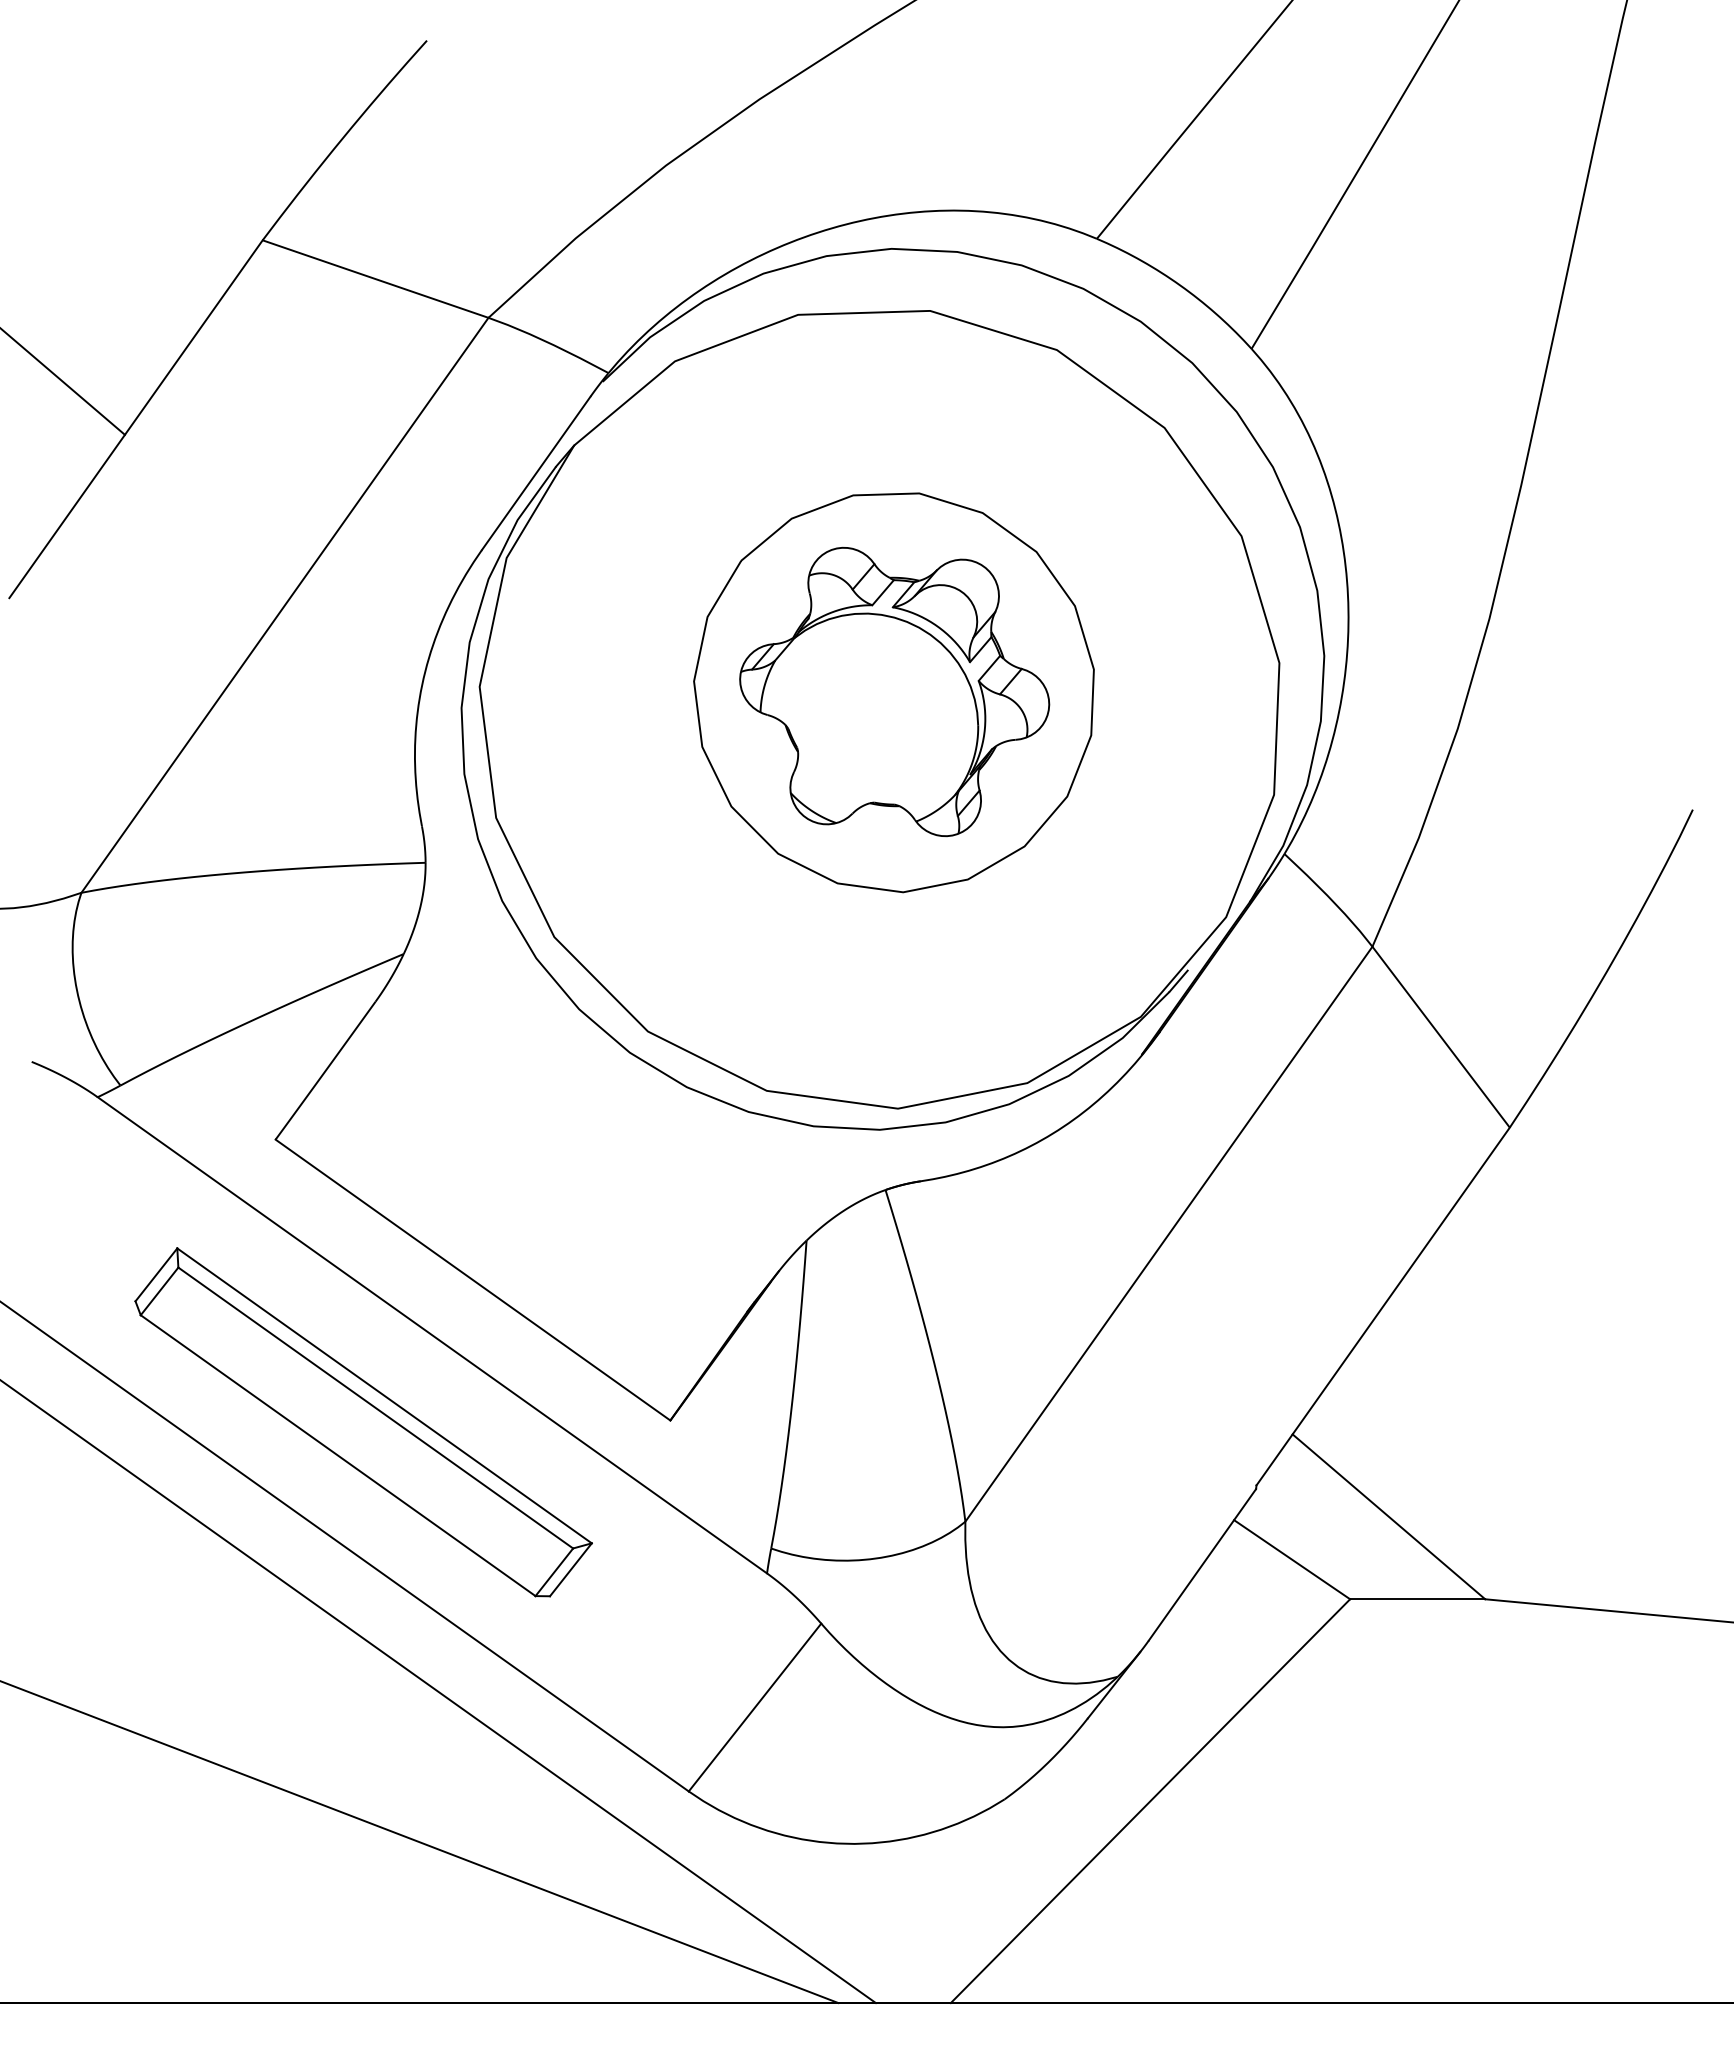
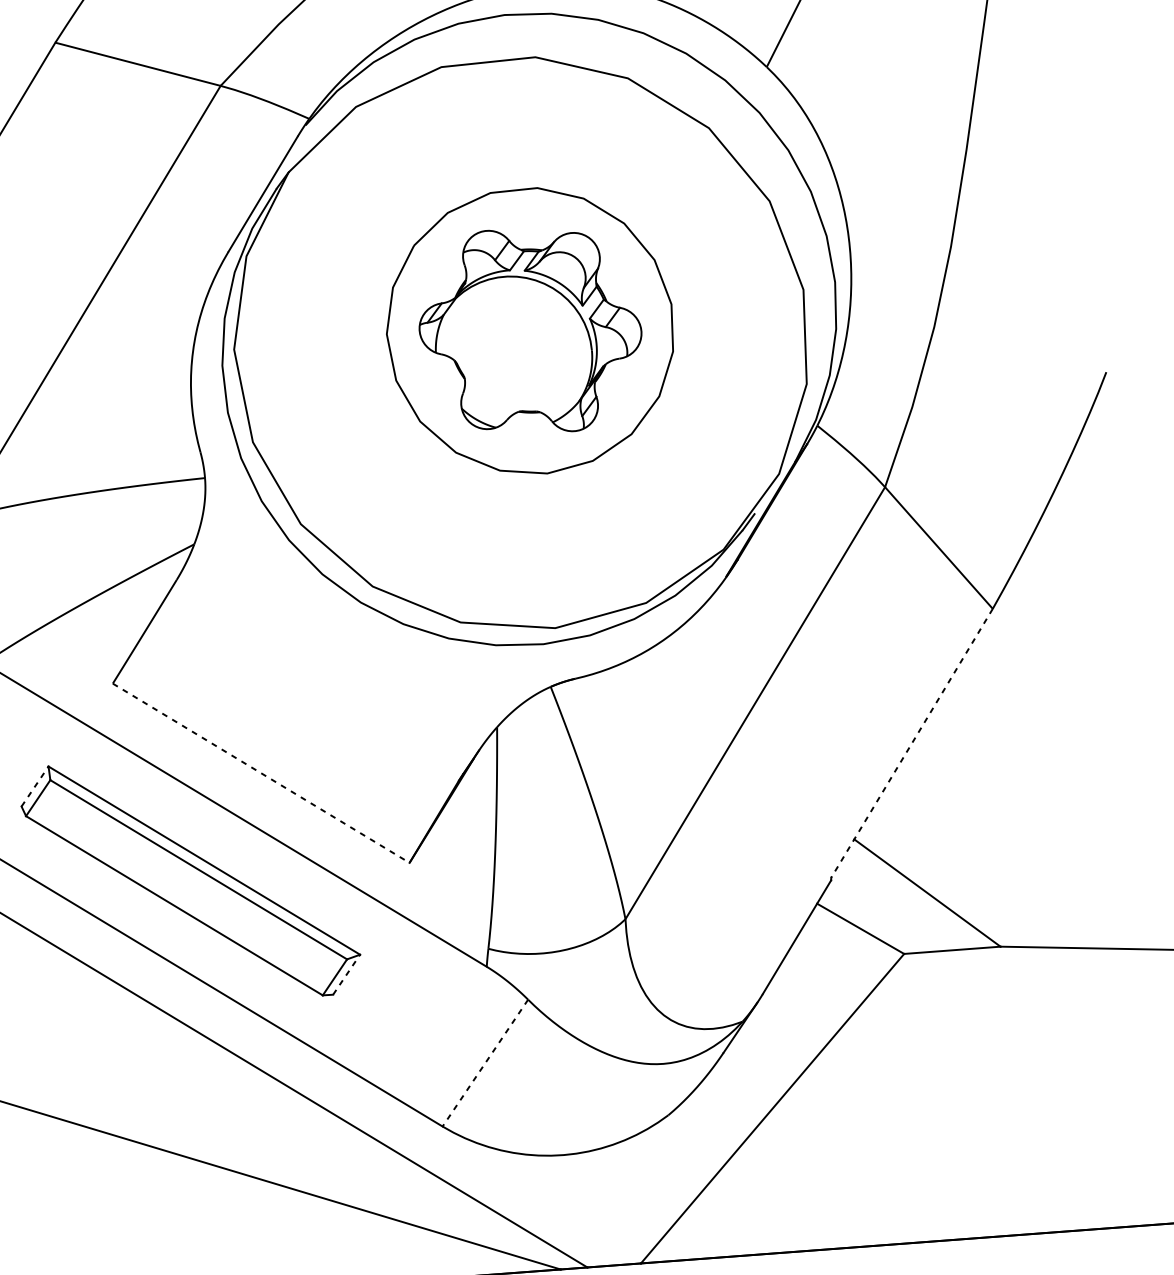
line: (156, 1274) -> (35, 786), solid -> dashed
line: (473, 1280) -> (261, 773), solid -> dashed
line: (1382, 1306) -> (911, 743), solid -> dashed
line: (570, 1569) -> (346, 974), solid -> dashed
line: (755, 1707) -> (485, 1063), solid -> dashed

